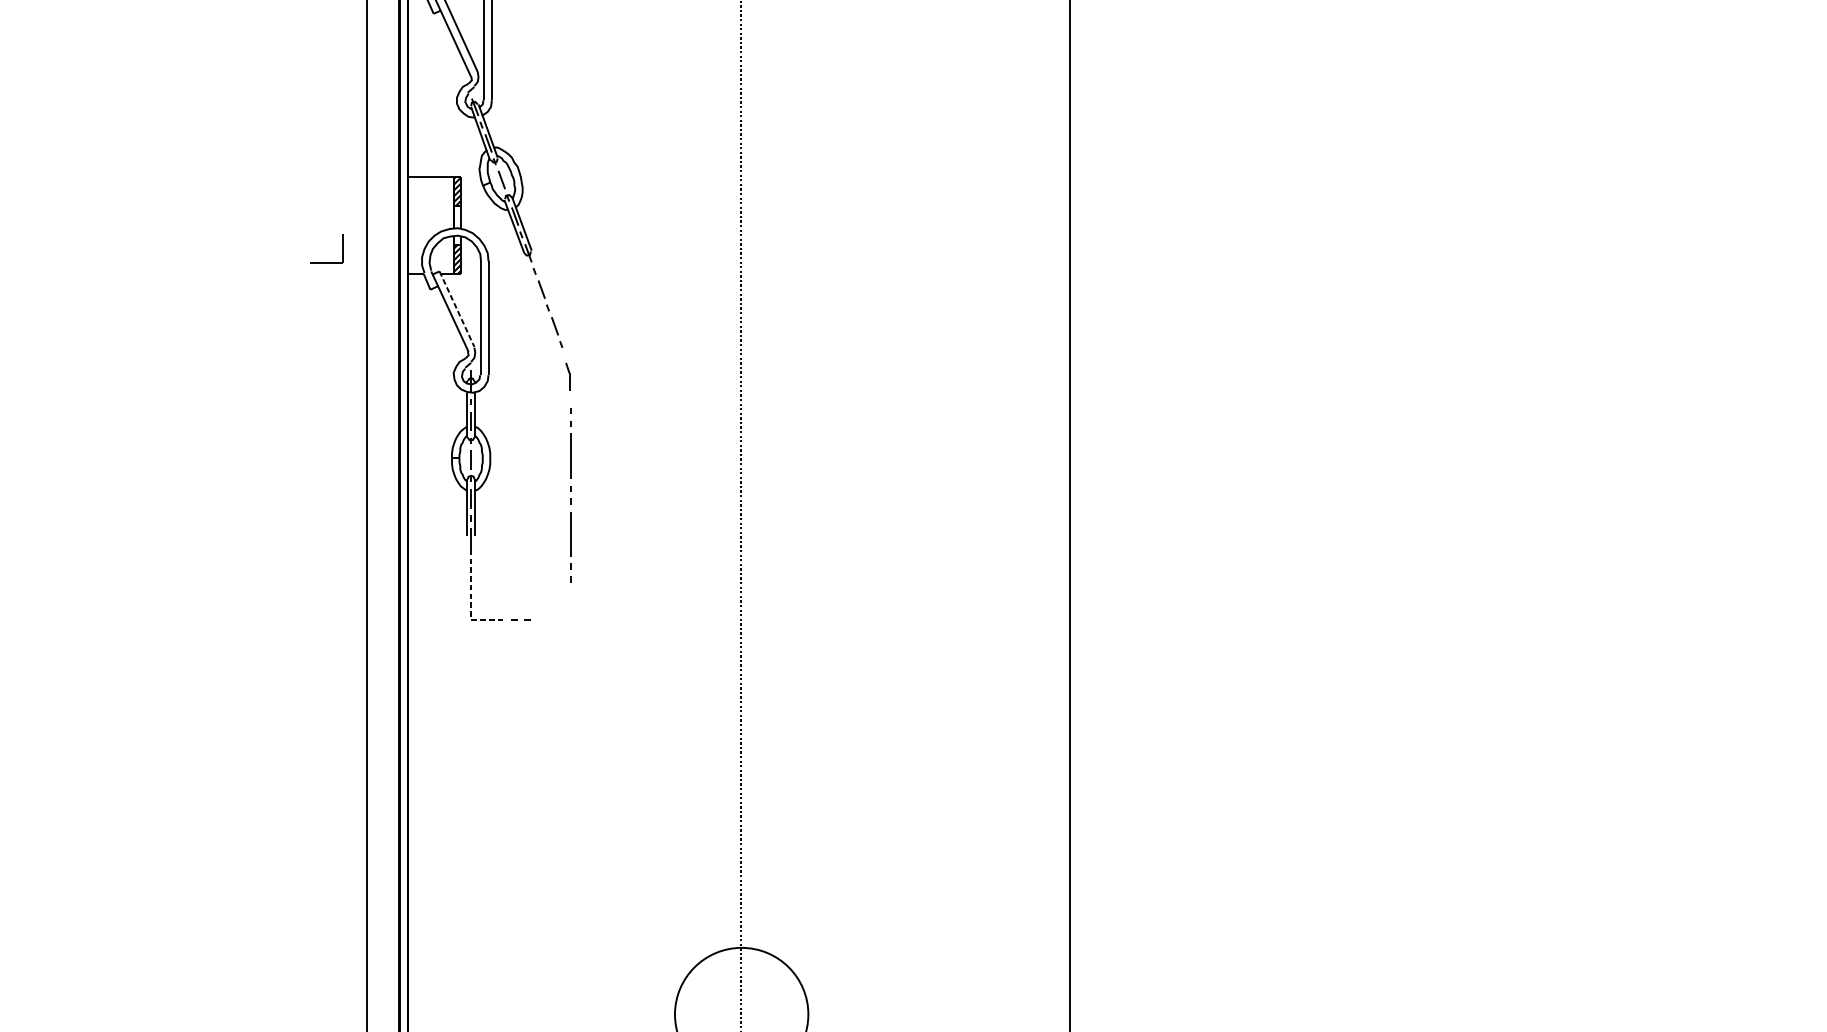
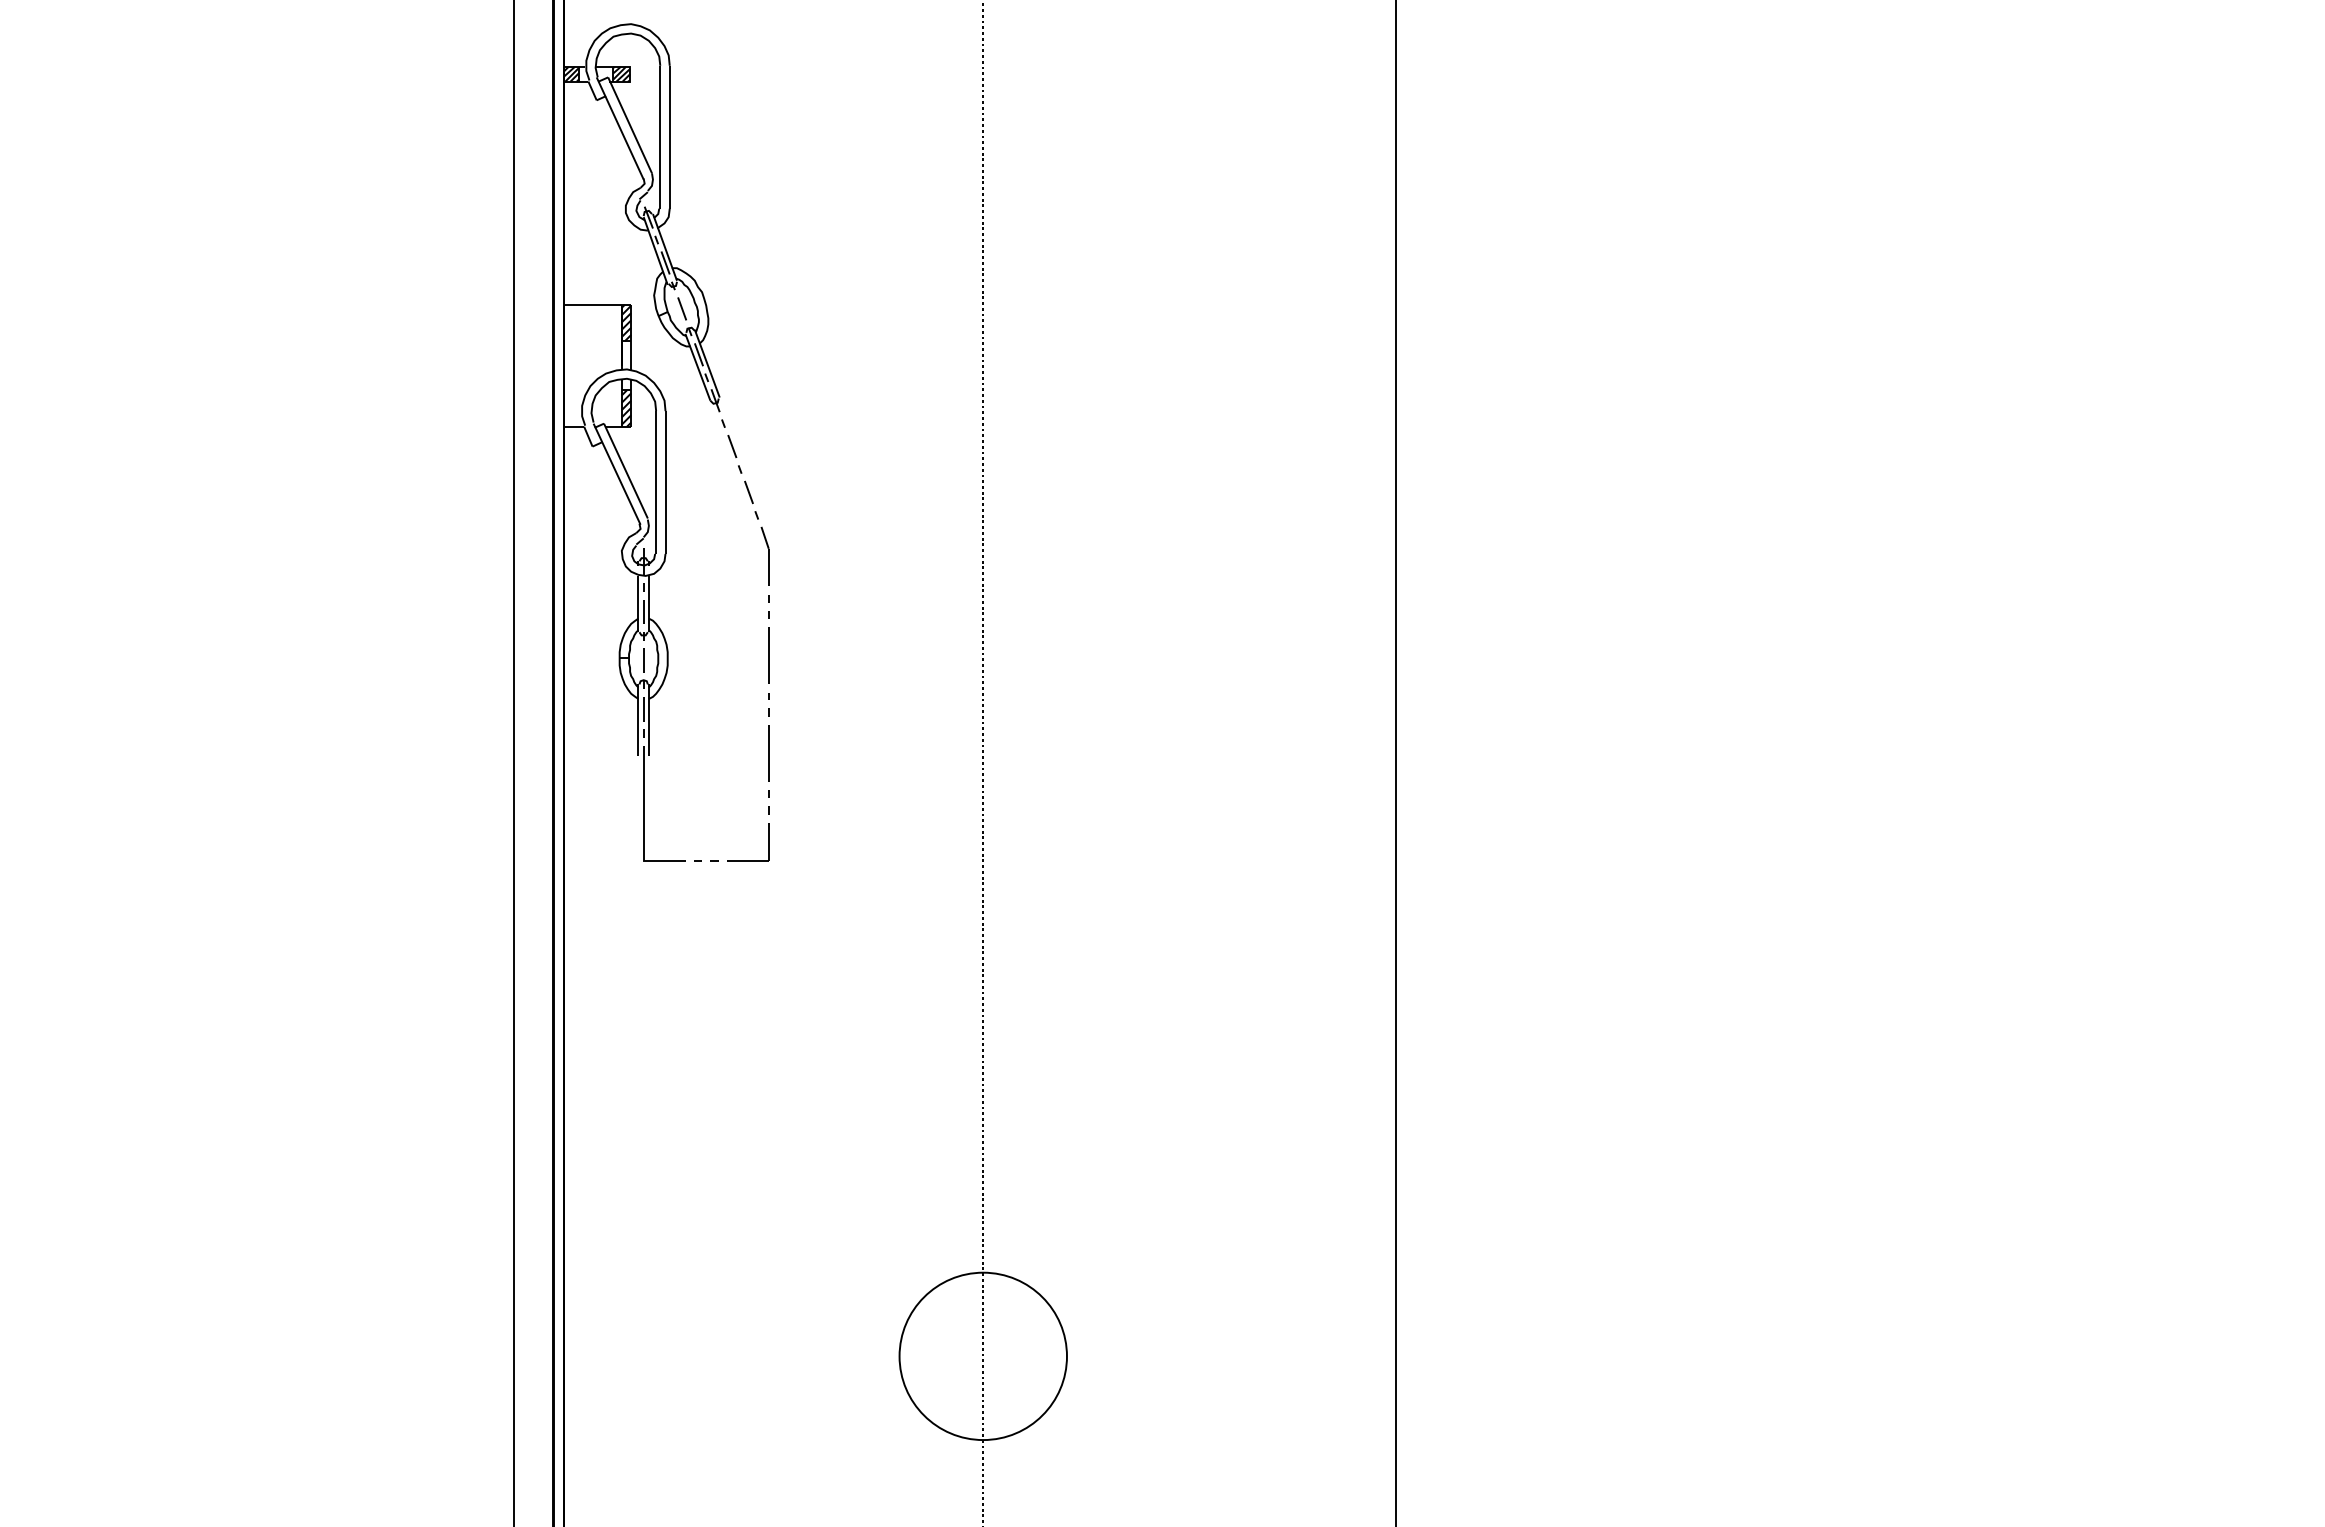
part: (326, 263) -> (748, 860), moved
line: (457, 309) -> (626, 471), dashed -> solid
part: (567, 376) -> (764, 555), size x1.67
line: (470, 601) -> (643, 838), dashed -> solid

